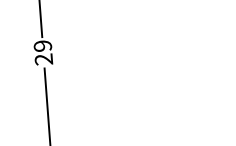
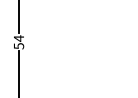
text: (42, 53) -> (18, 42), 29 -> 54

